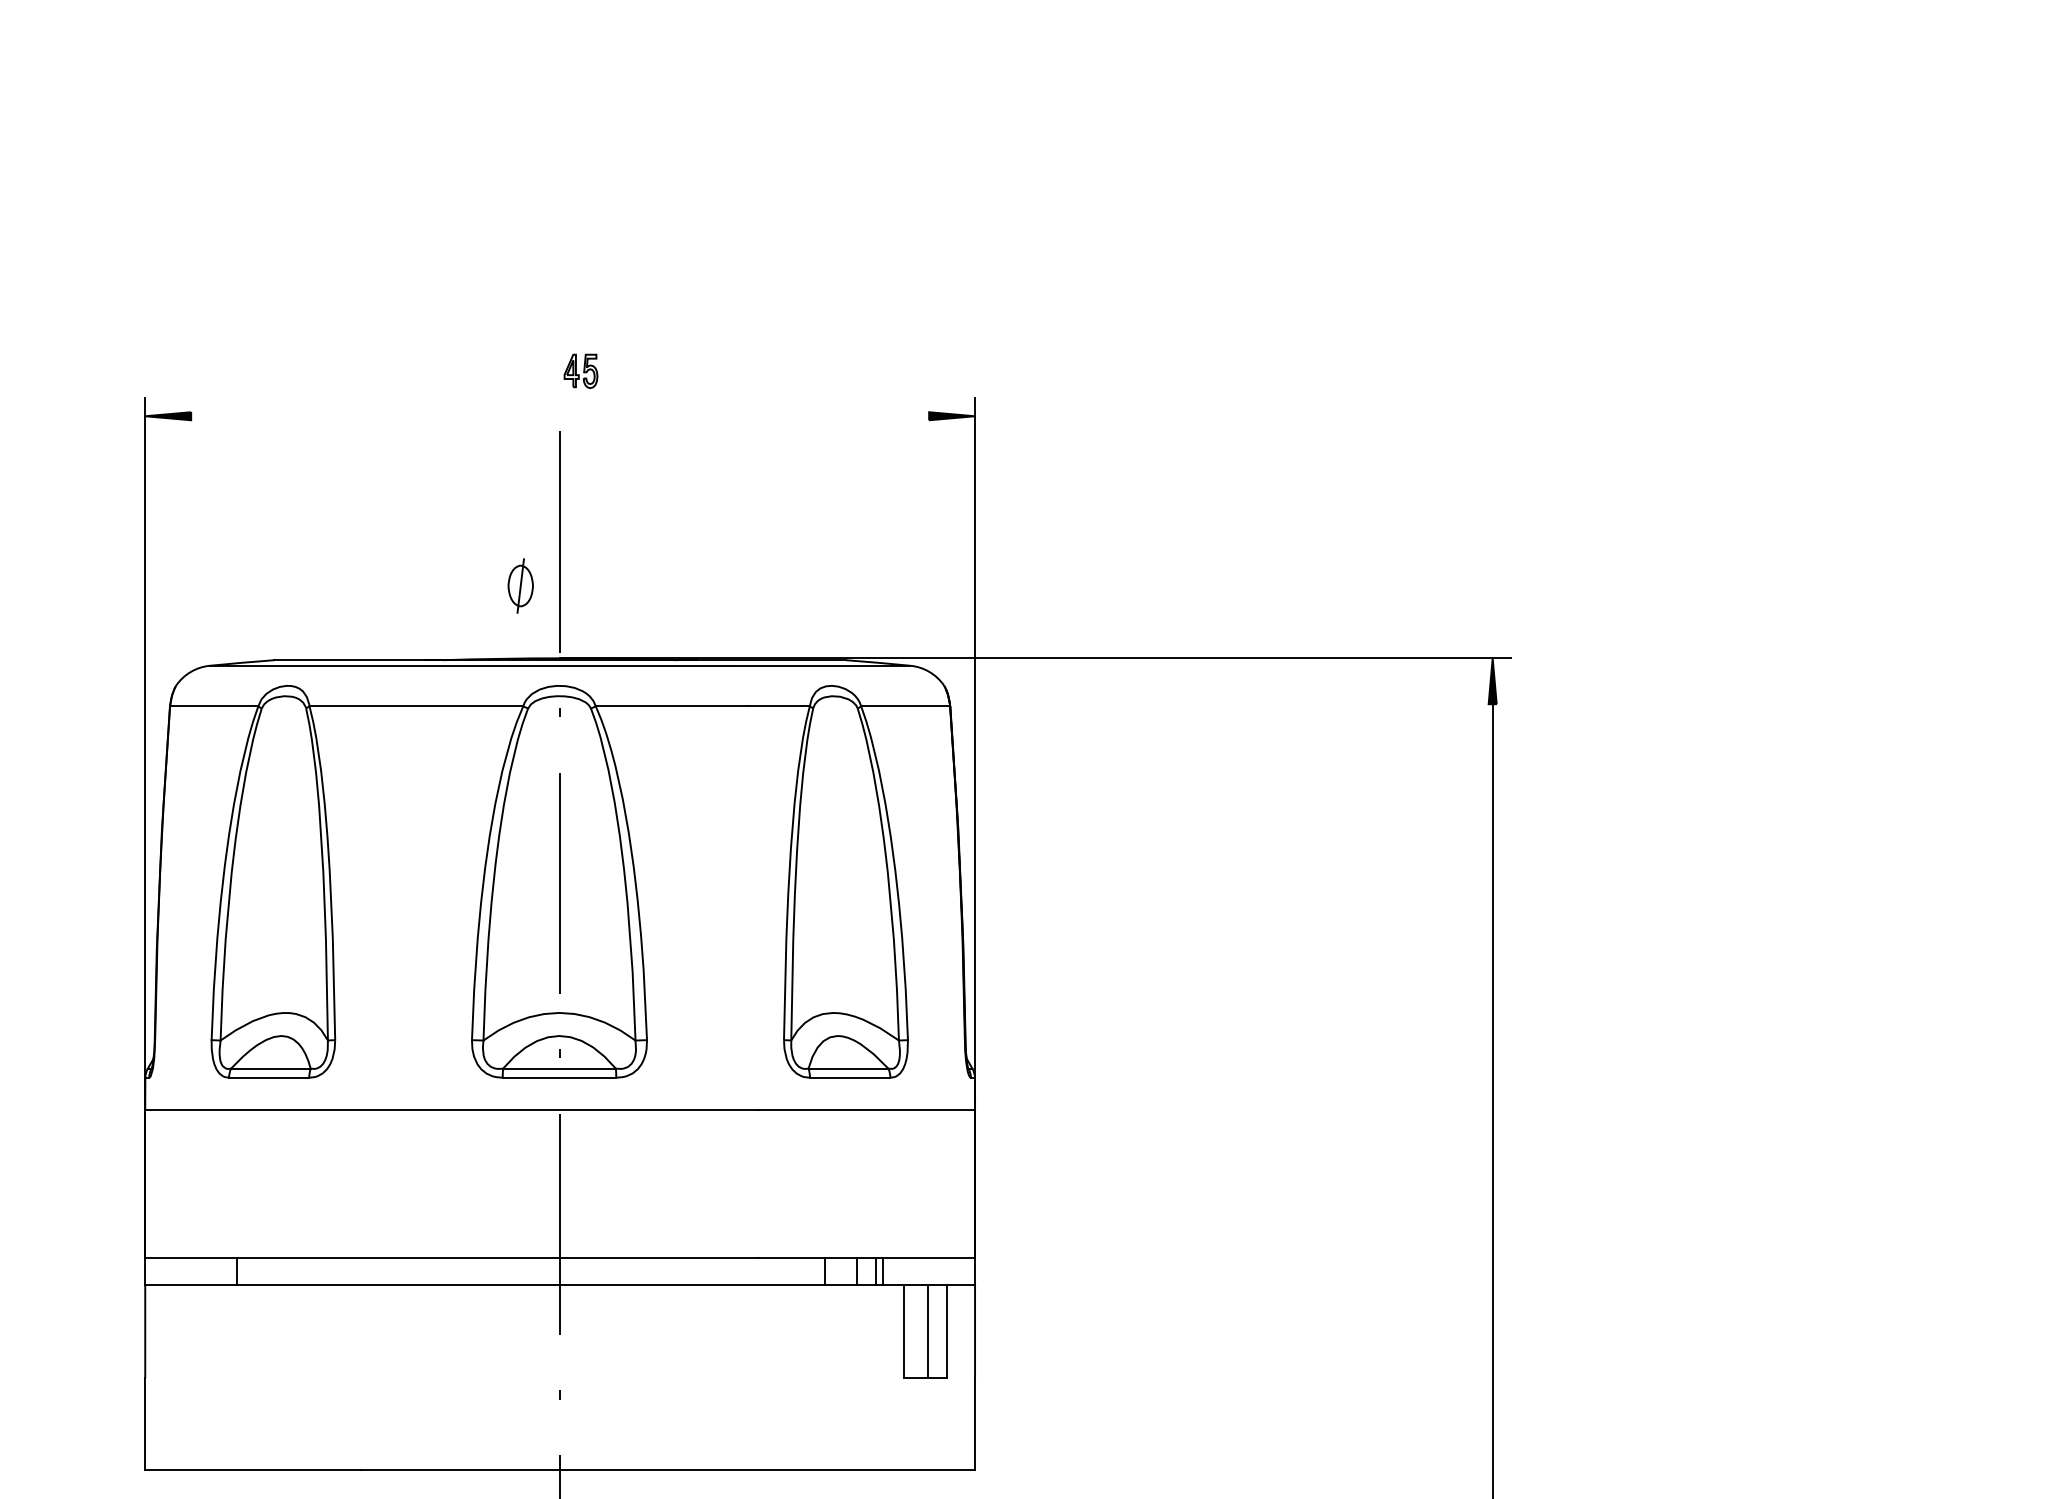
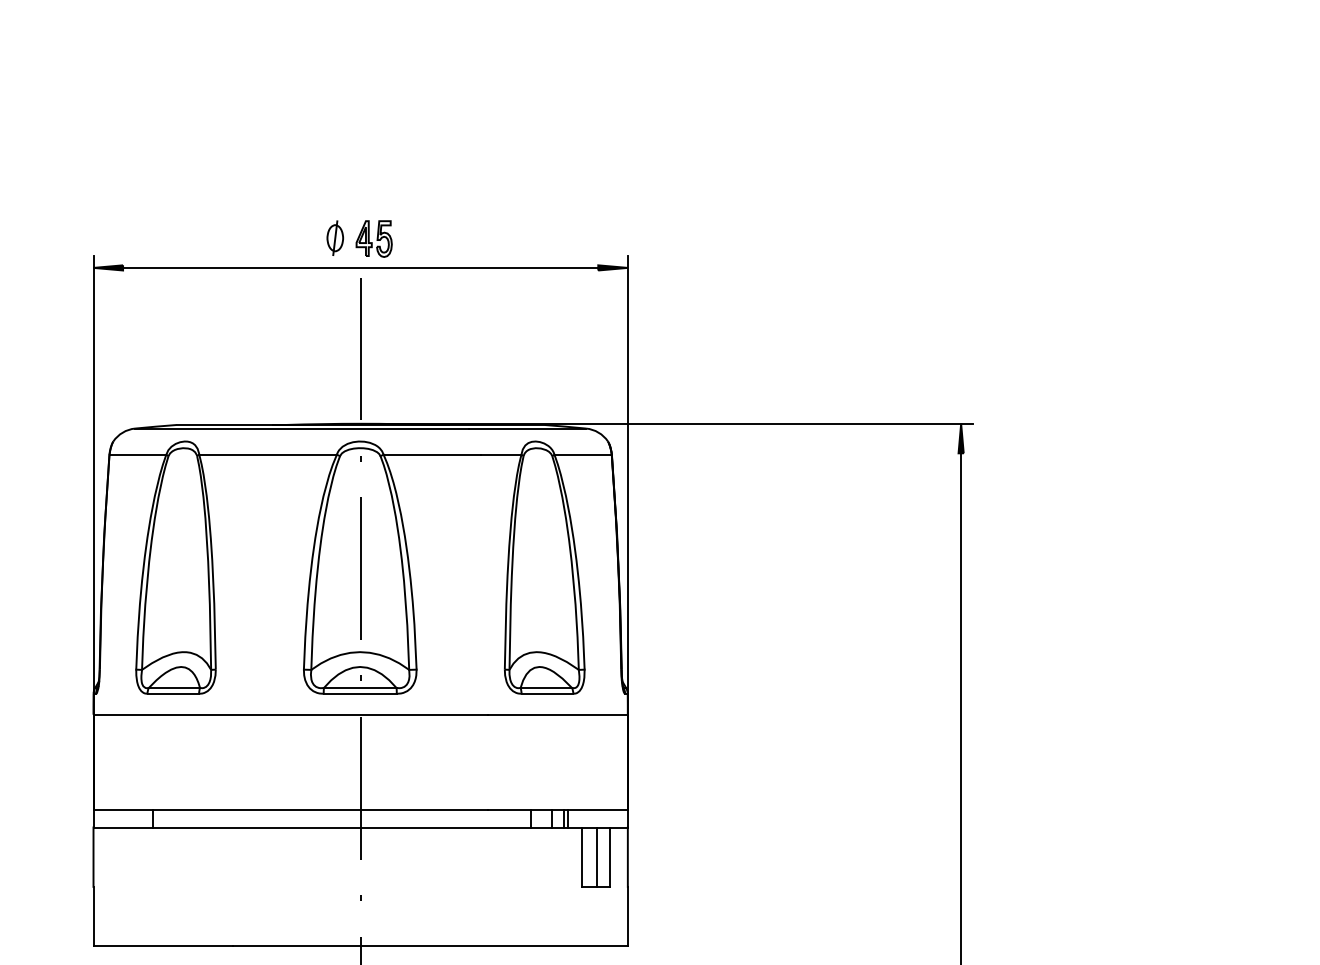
part: (580, 370) -> (373, 238), size x1.67
line: (559, 415) -> (360, 267), added
part: (519, 584) -> (334, 237), moved

